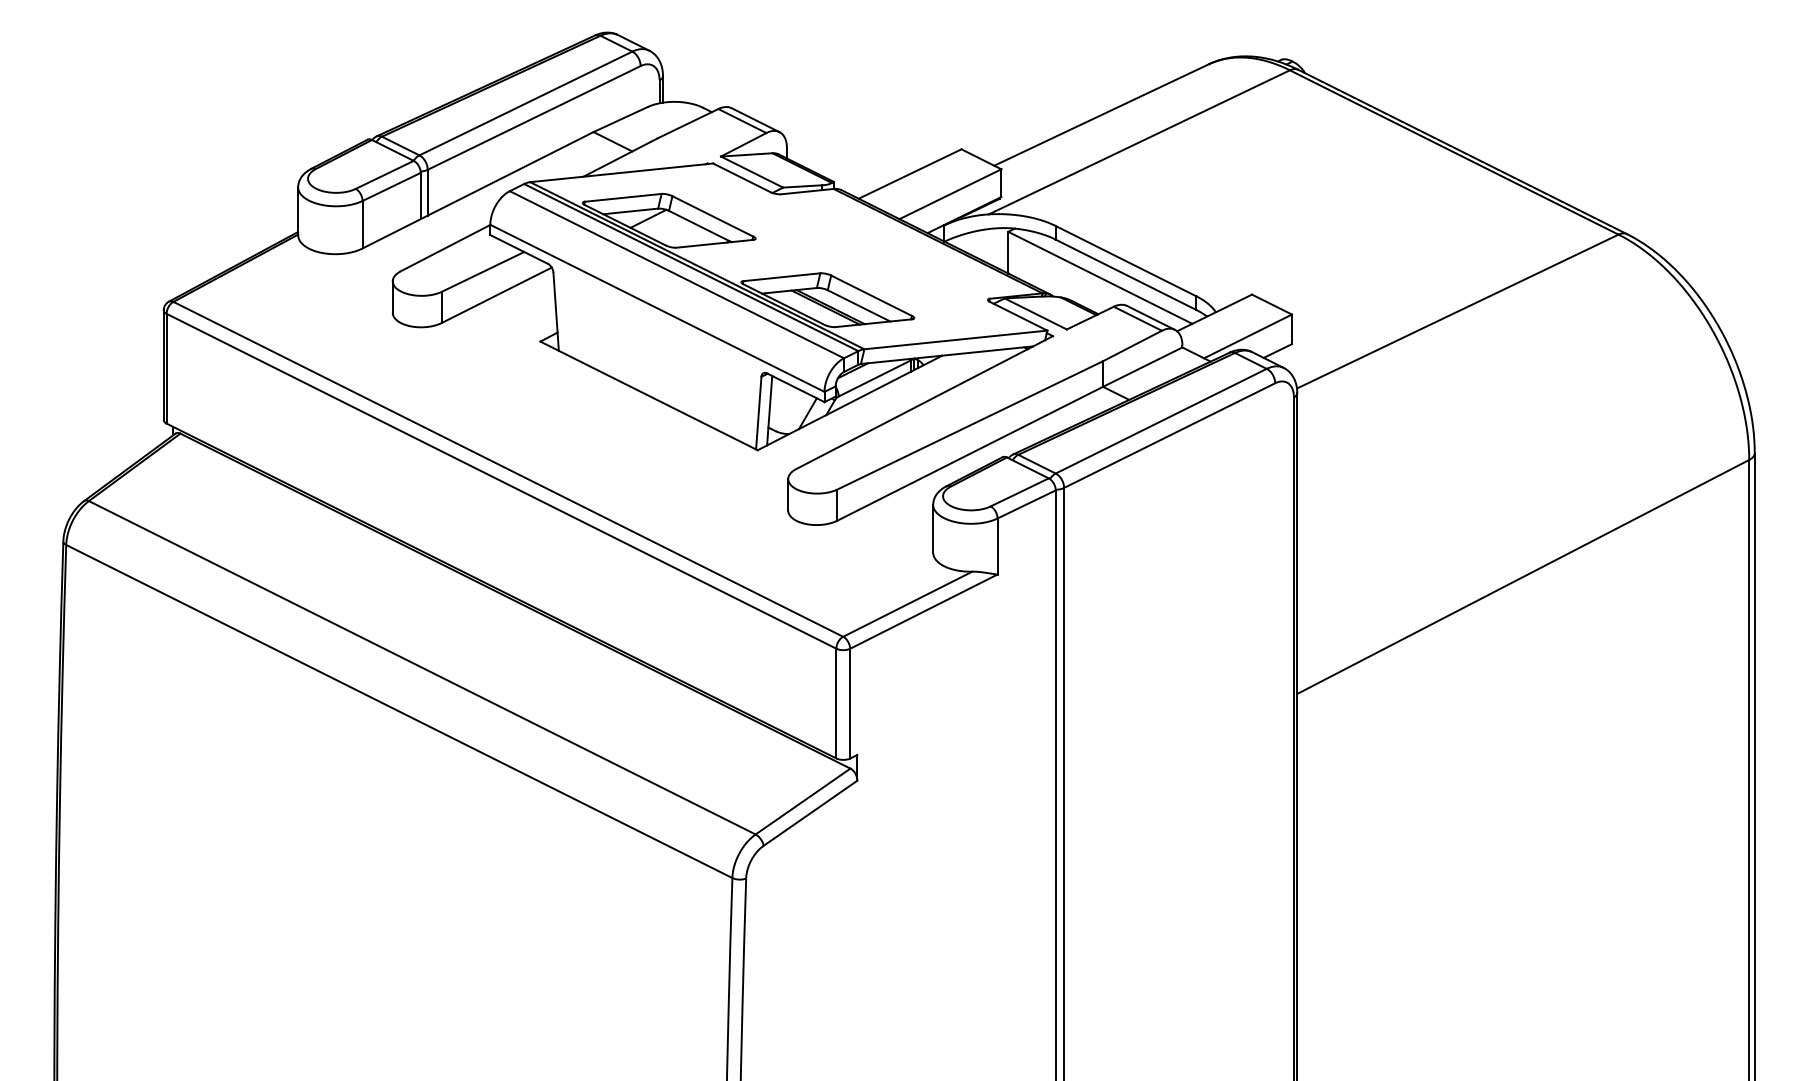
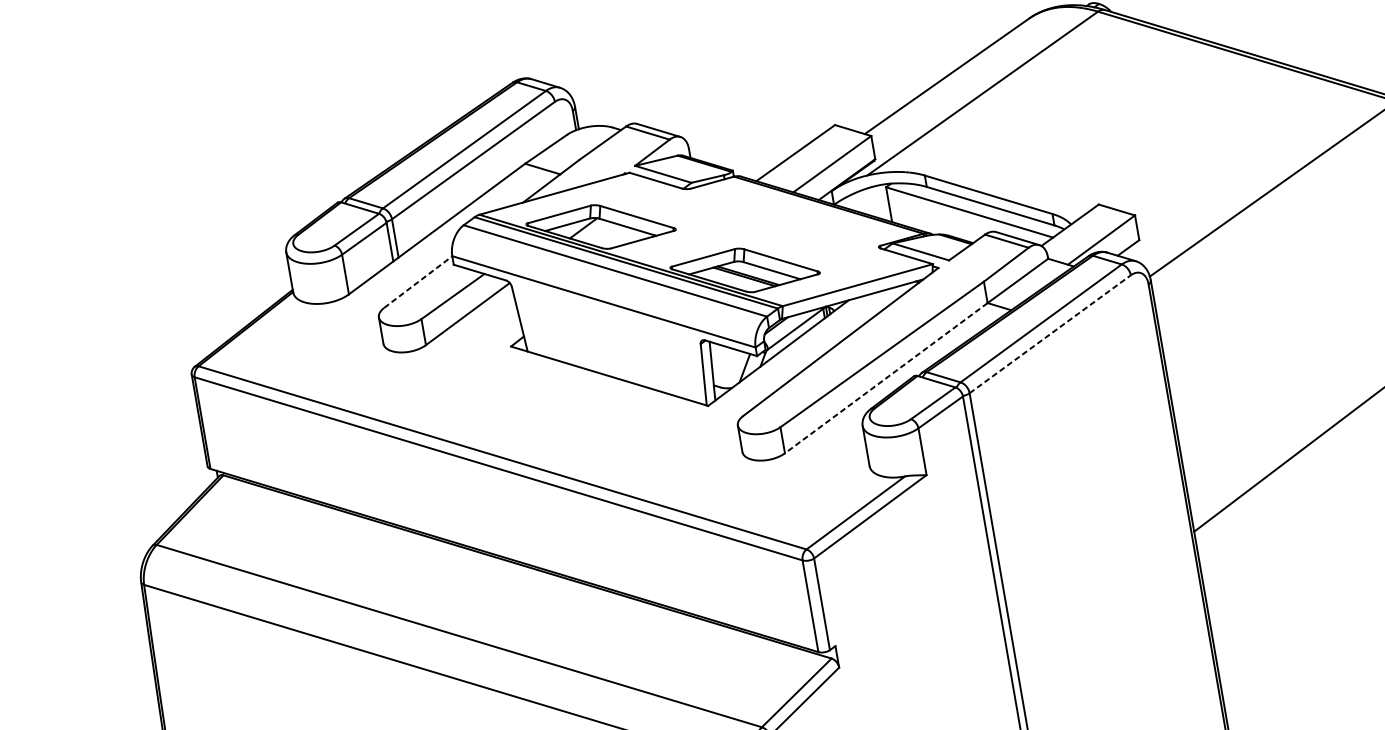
line: (446, 247) -> (418, 281), solid -> dashed
line: (1169, 435) -> (1050, 334), solid -> dashed
line: (970, 453) -> (886, 377), solid -> dashed

